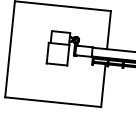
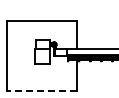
line: (53, 102) -> (42, 91), solid -> dashed

